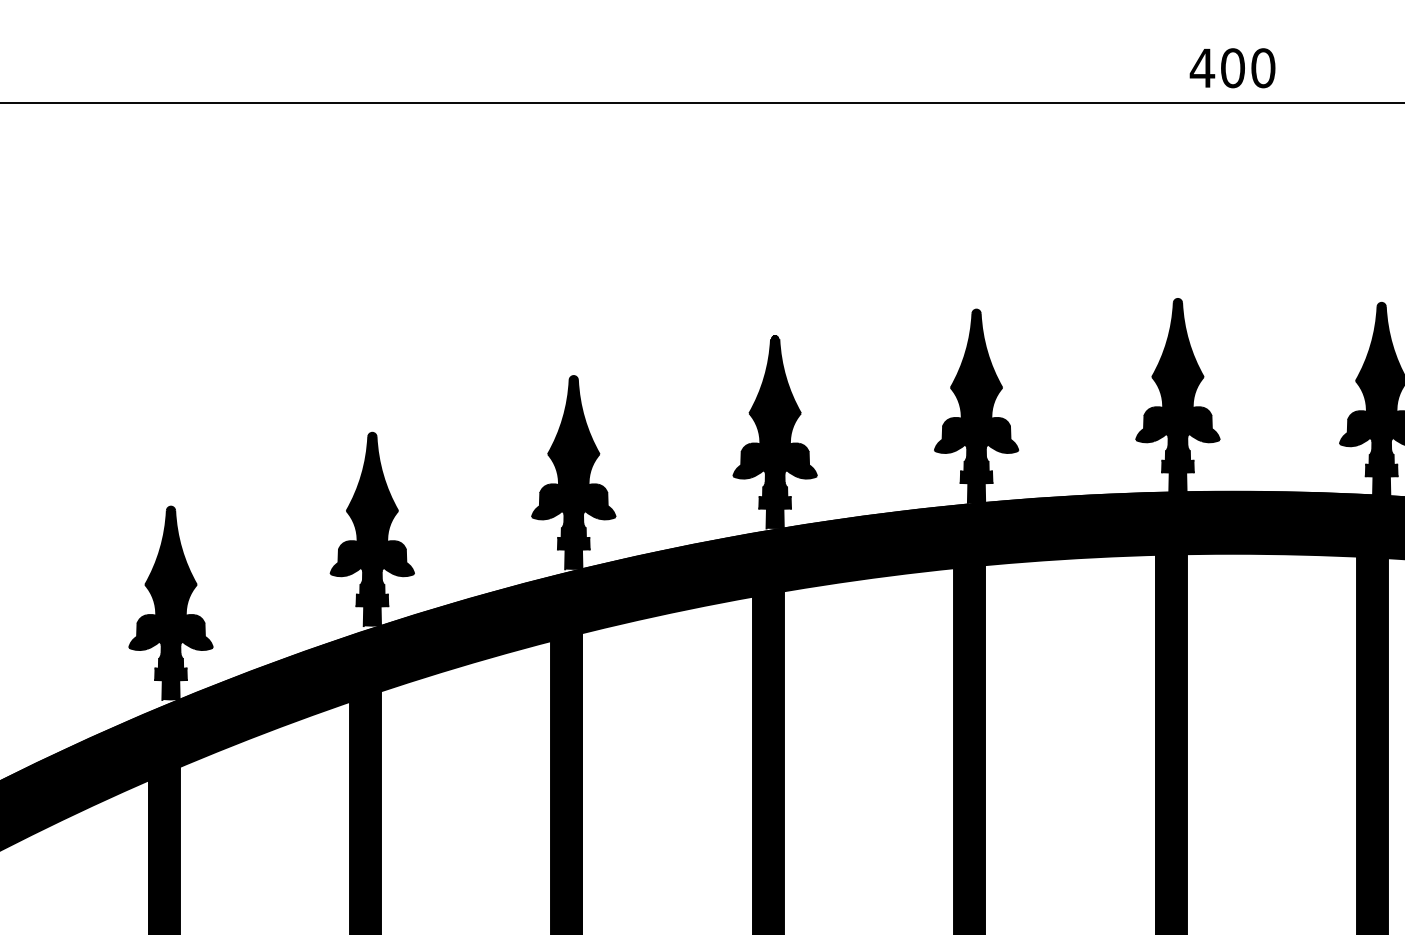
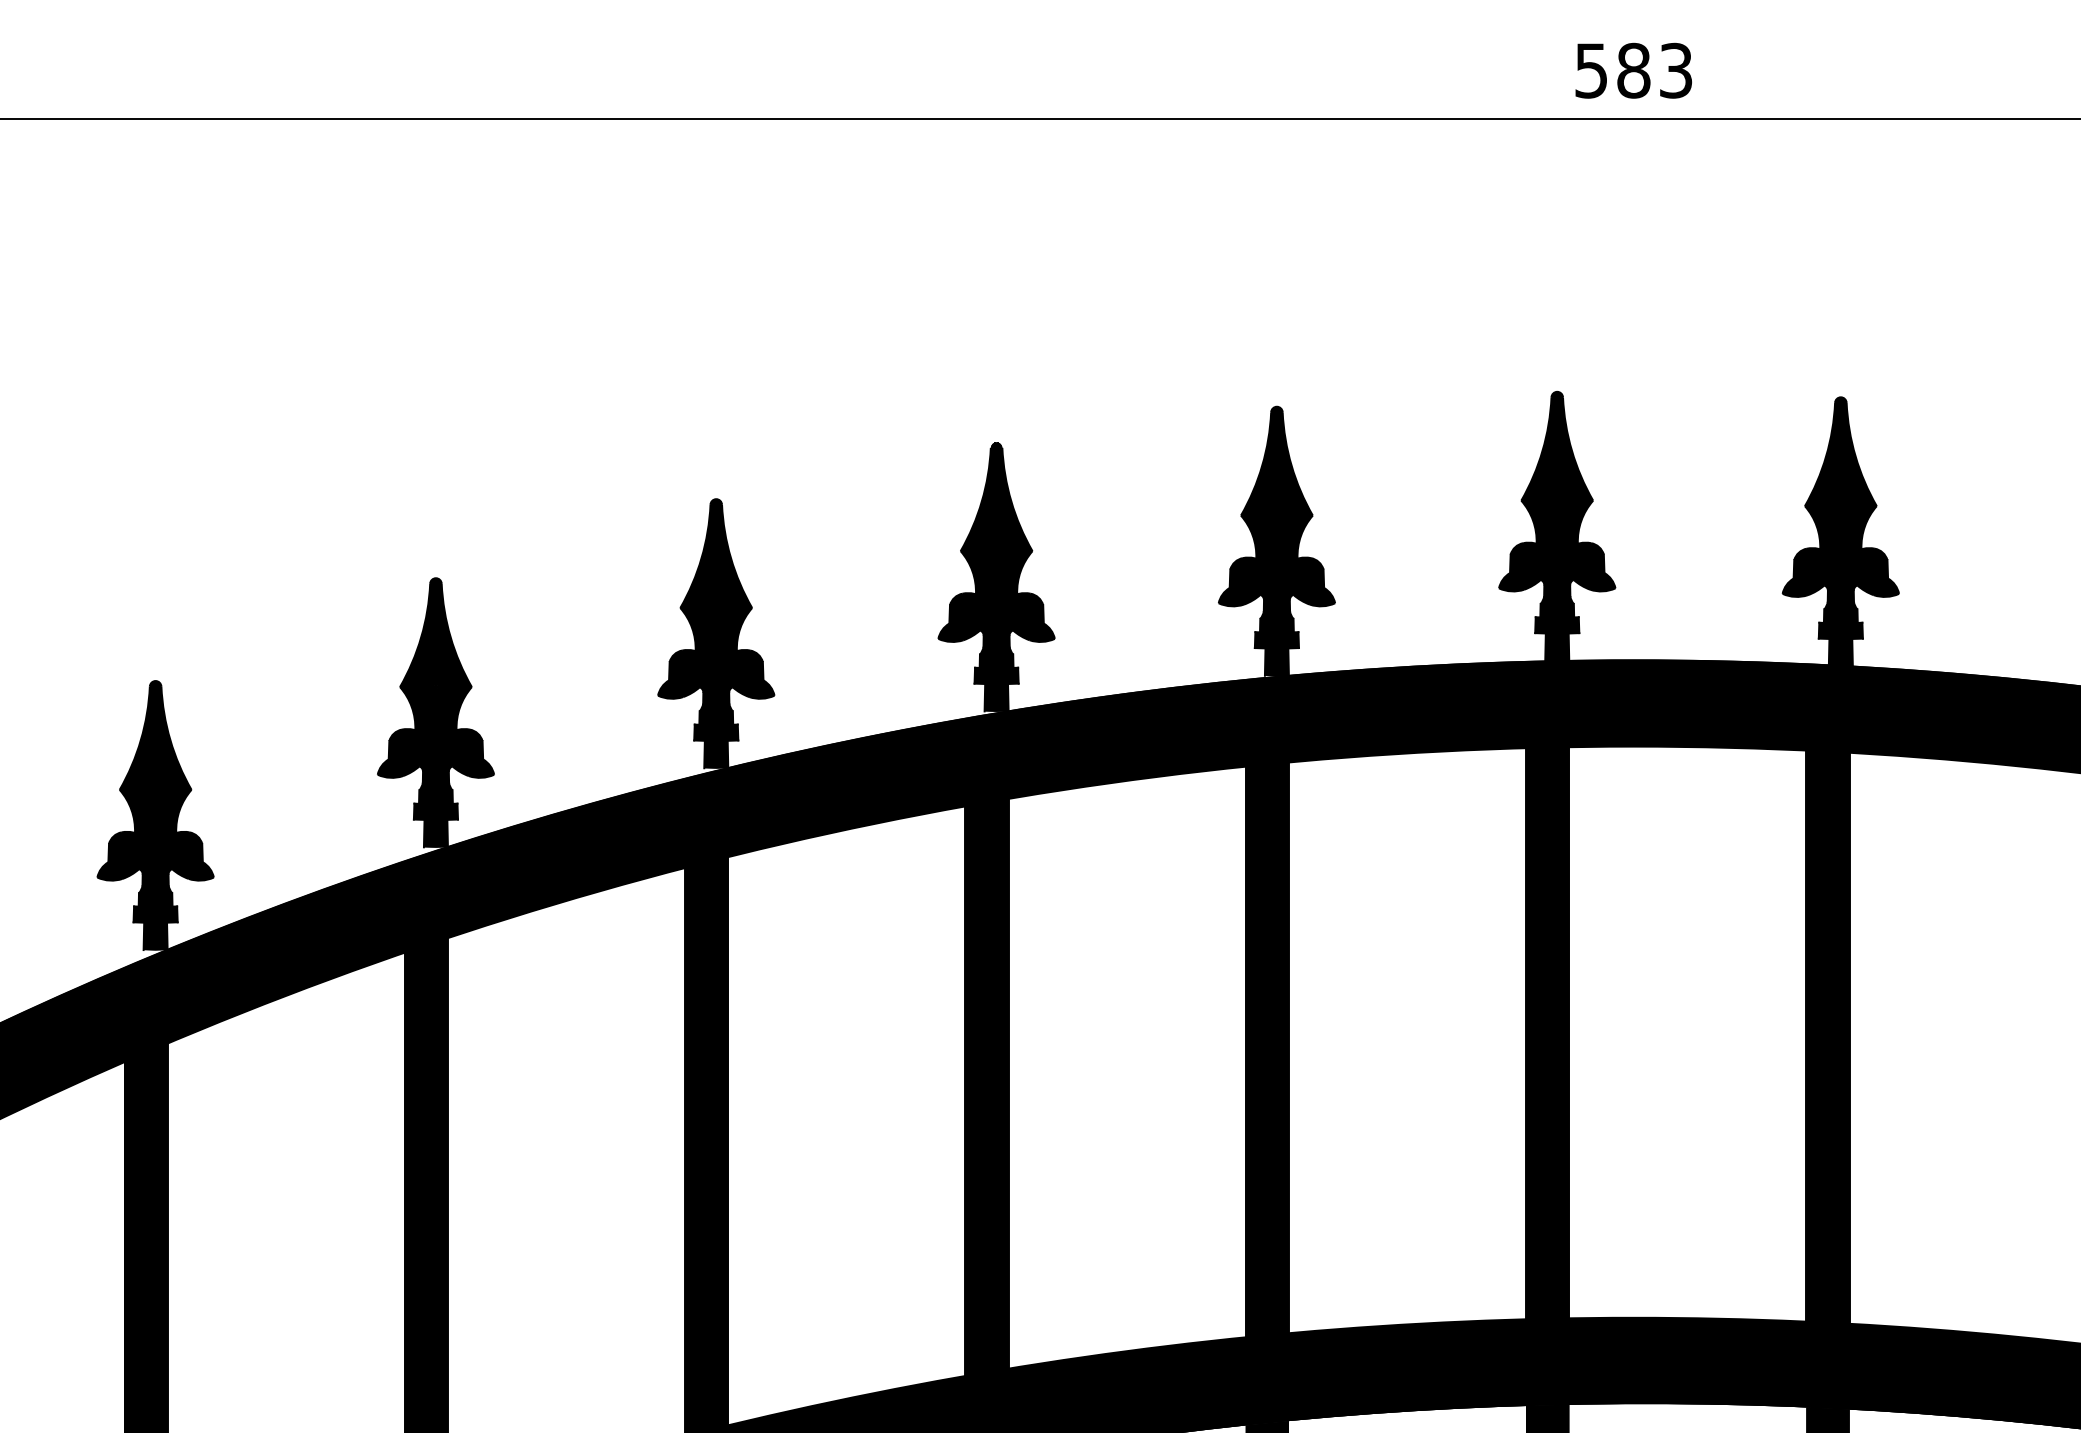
text: (1231, 68) -> (1632, 70), 400 -> 583

